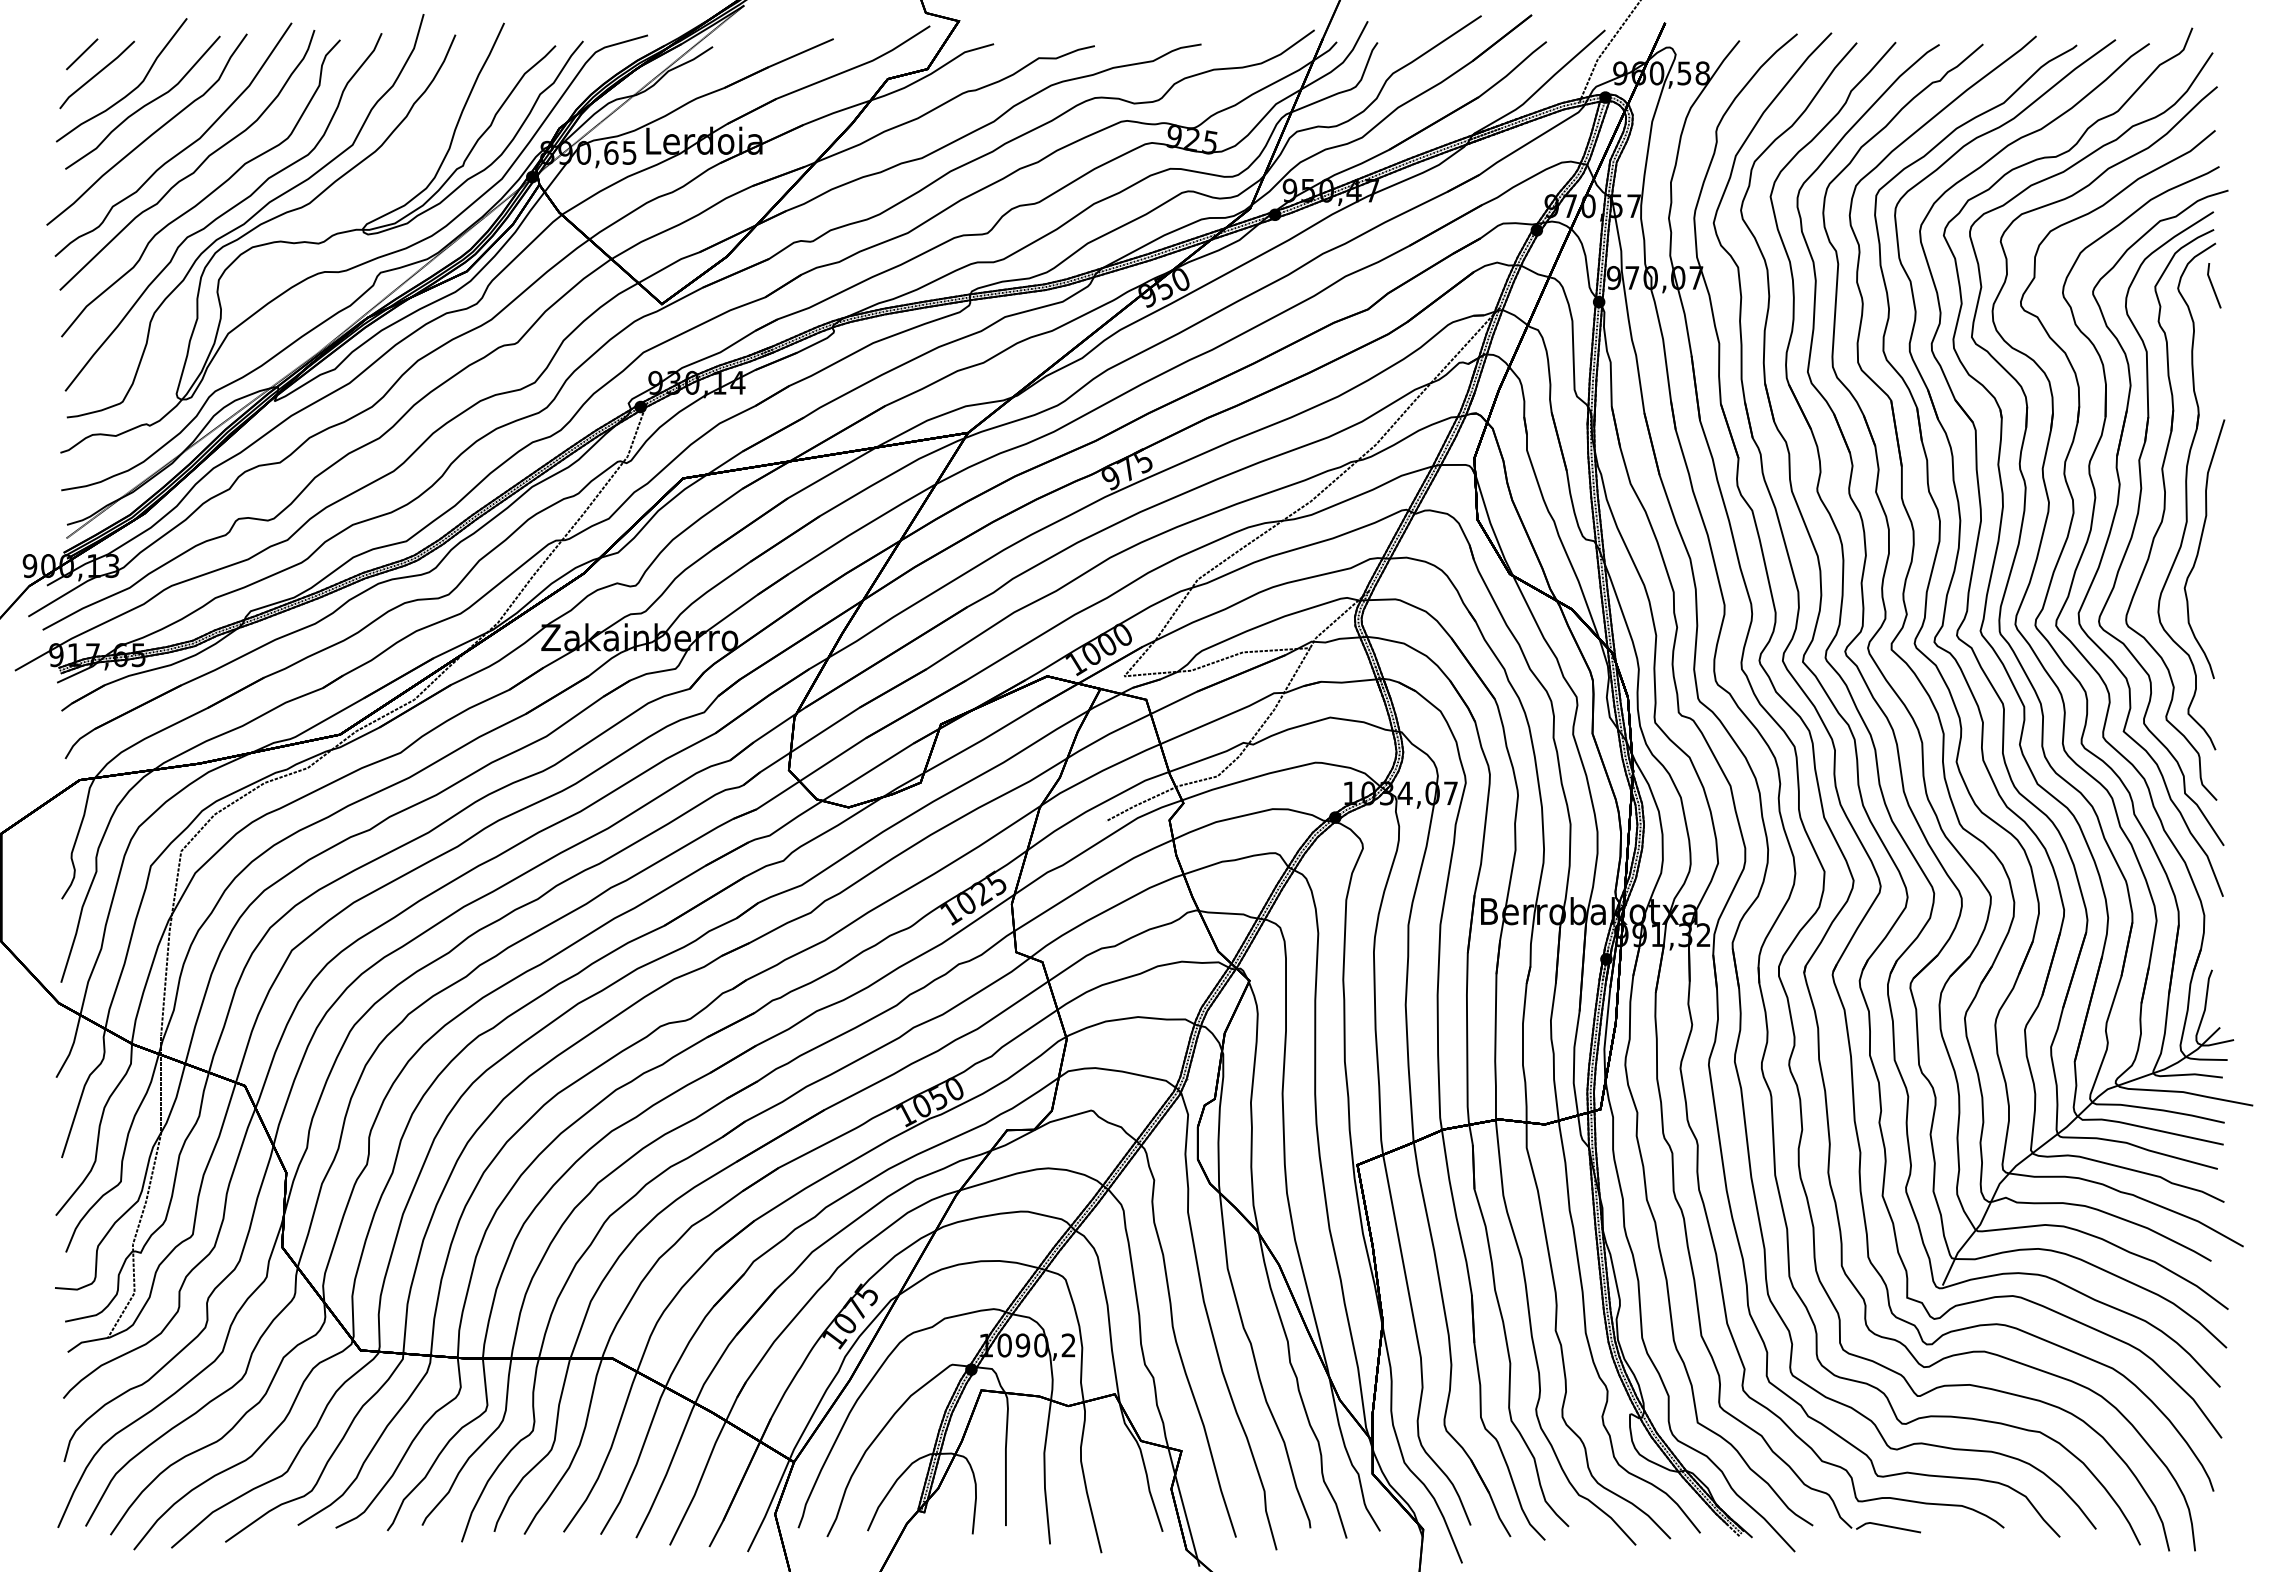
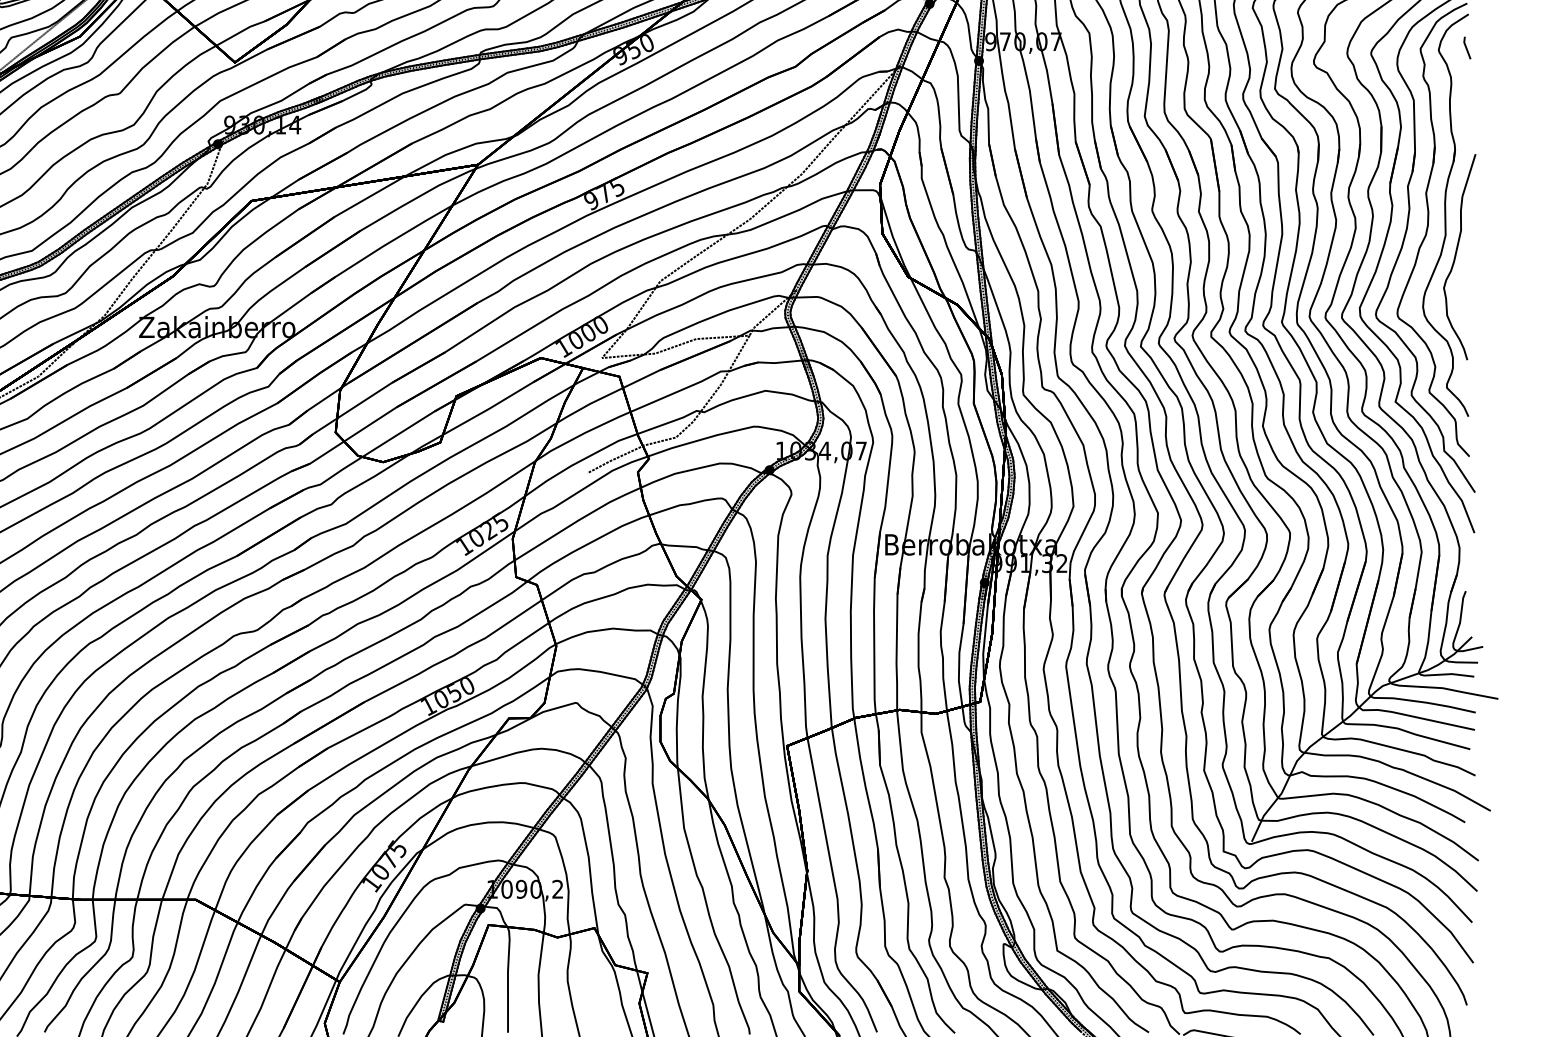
part: (2213, 285) -> (1466, 47), size x0.62

